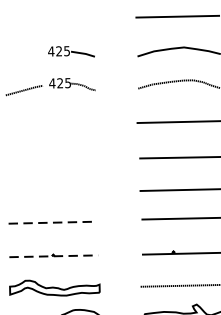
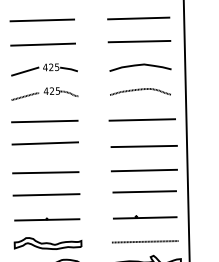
line: (48, 20) -> (43, 44), added
line: (24, 56) -> (25, 71), added
line: (50, 124) -> (44, 121), added
line: (51, 153) -> (45, 143), added
line: (51, 192) -> (45, 172), added
line: (52, 222) -> (46, 194), dashed -> solid
line: (54, 255) -> (47, 219), dashed -> solid

